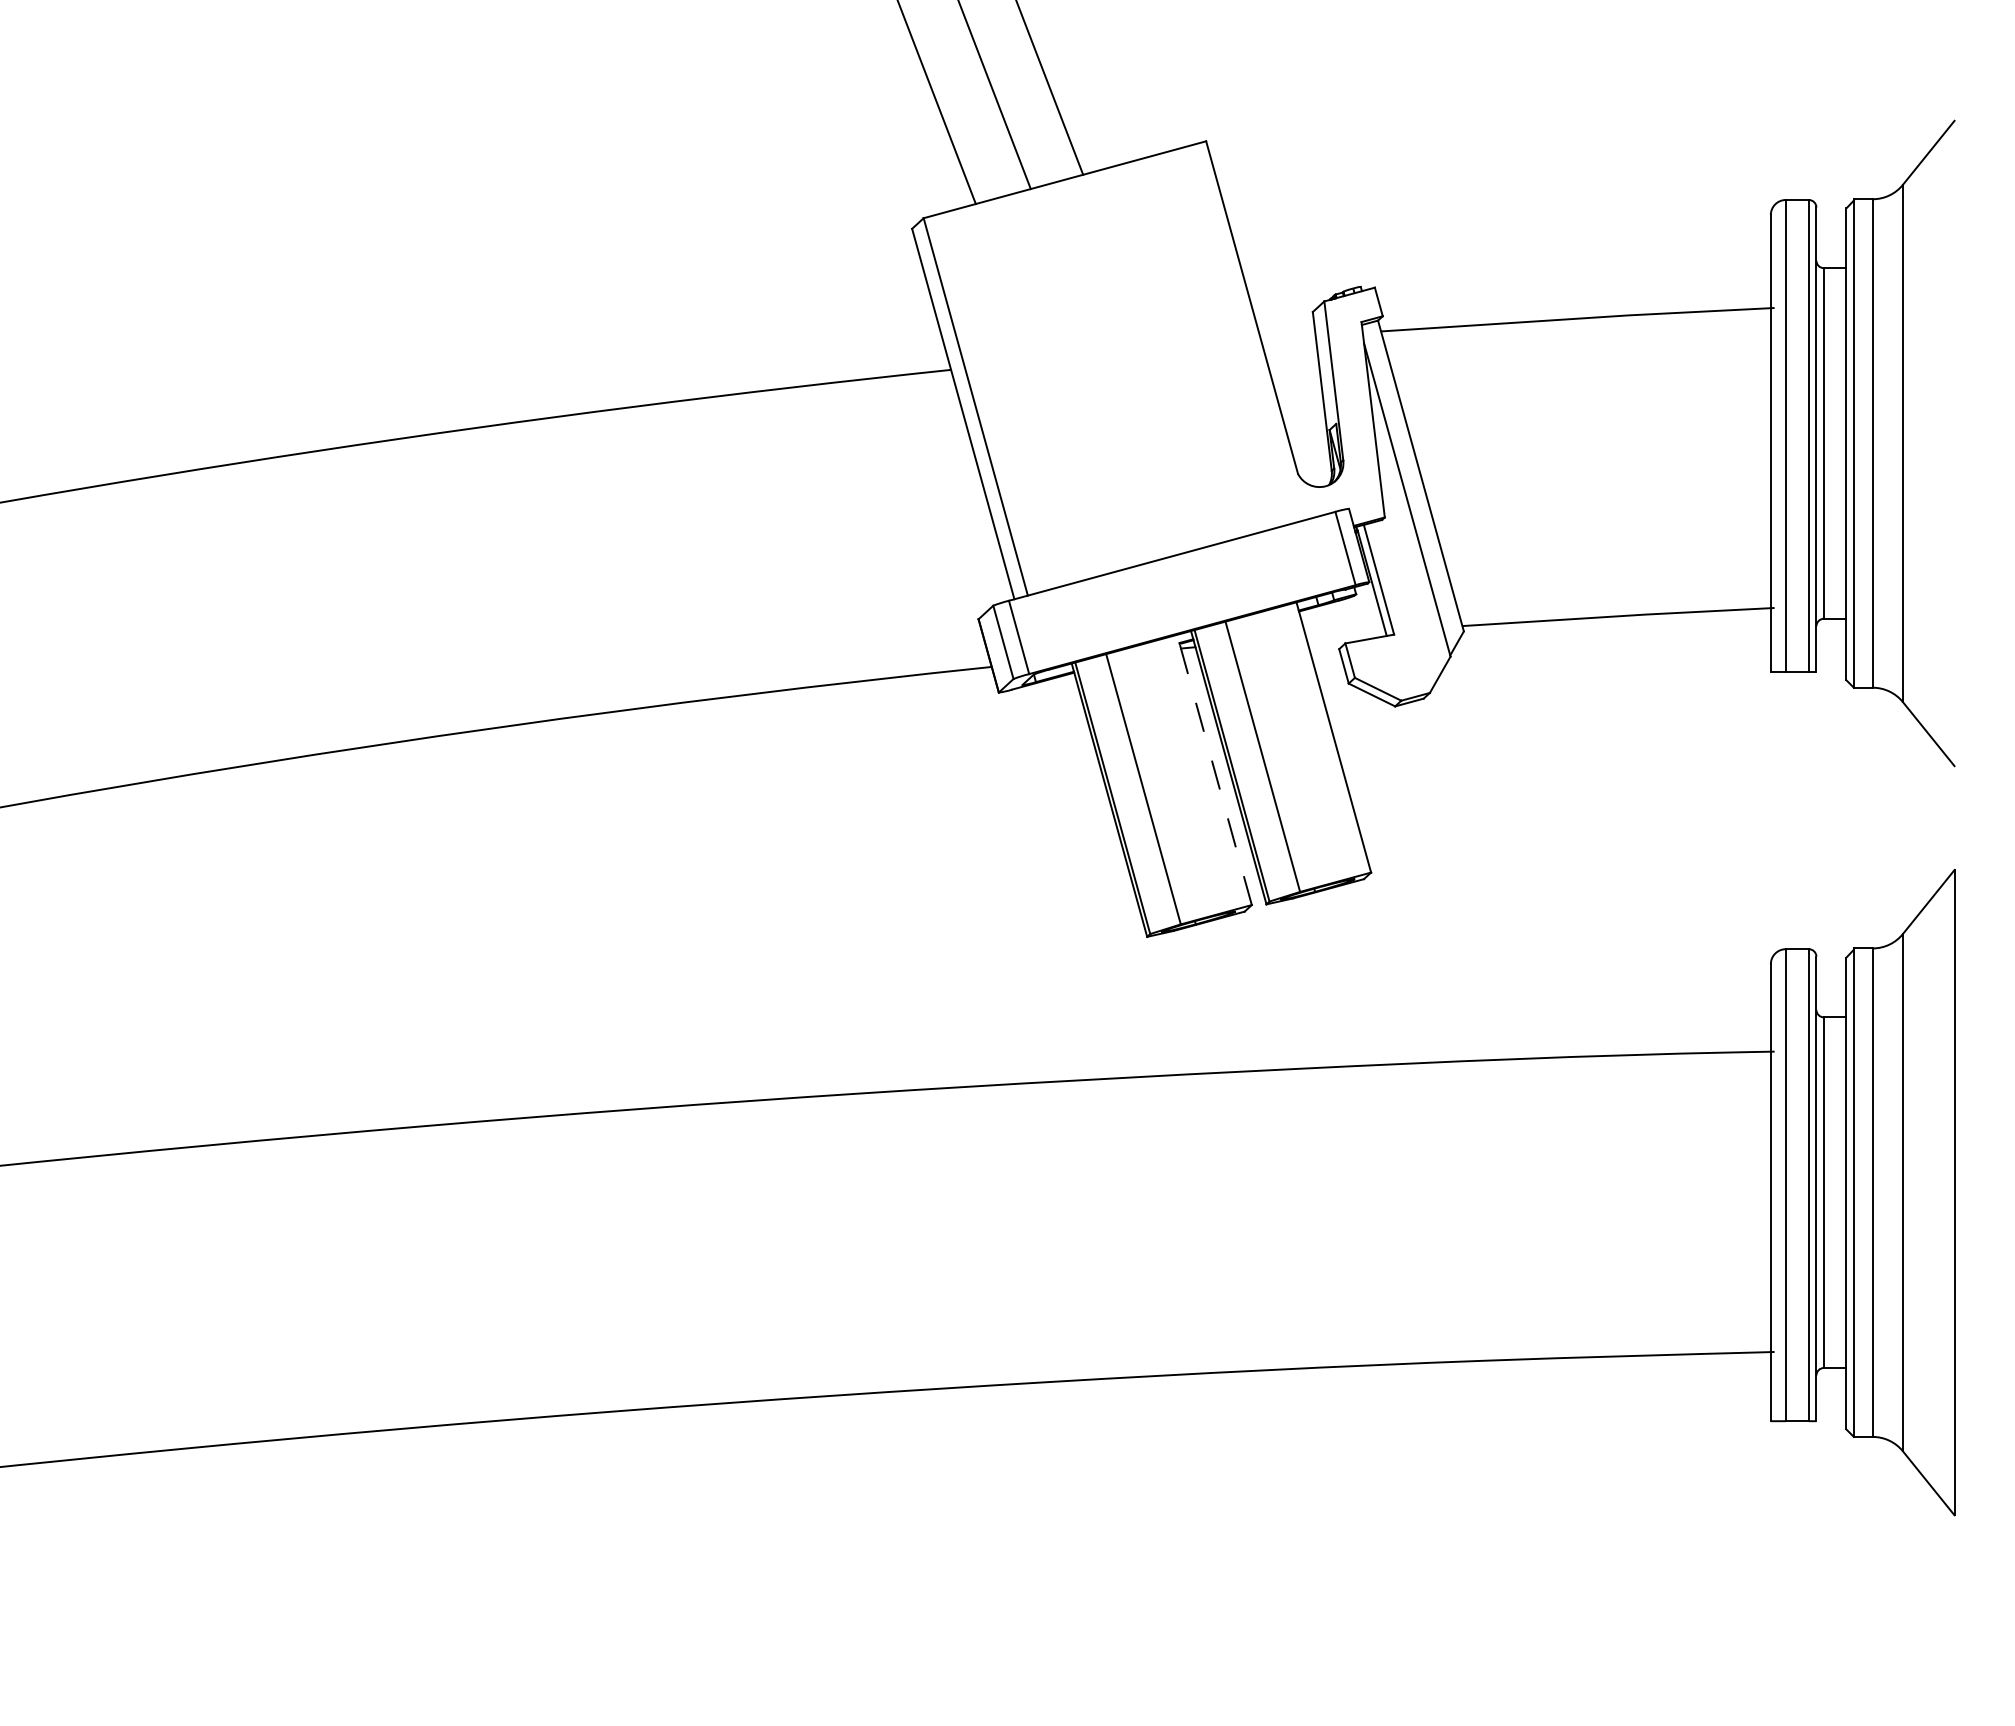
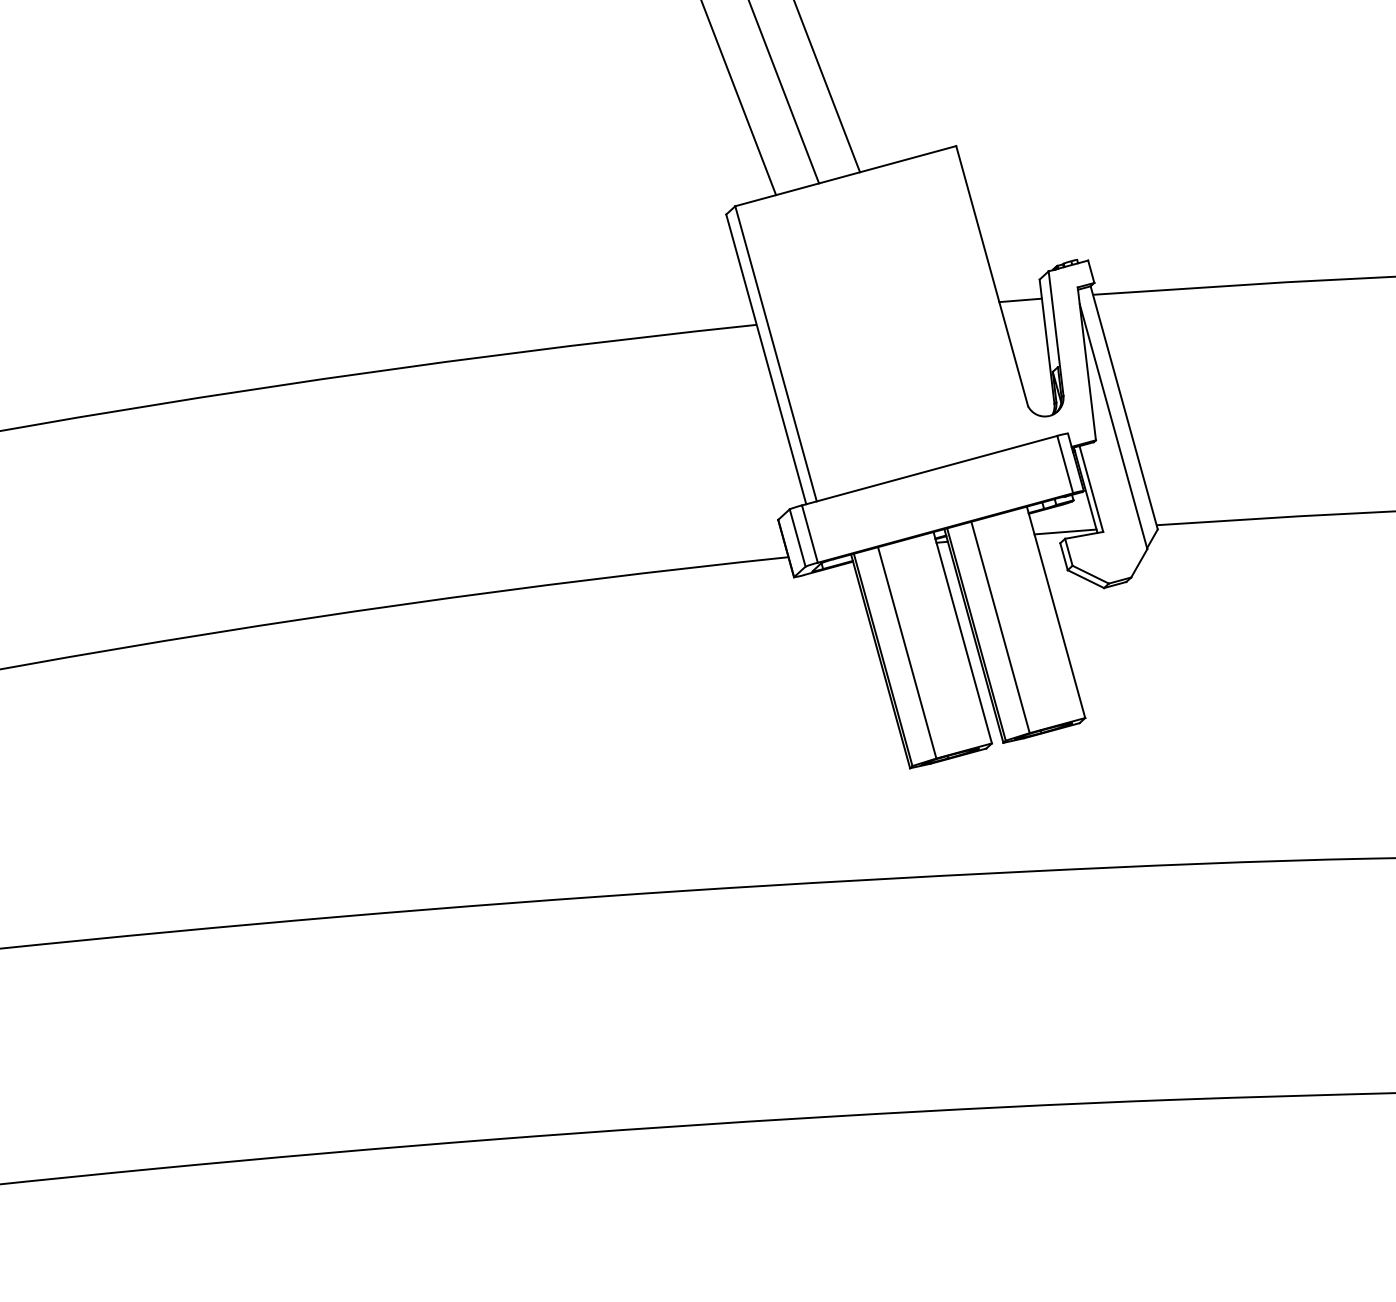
line: (1288, 338) -> (1020, 300), added
line: (1345, 634) -> (1065, 531), added
line: (1214, 769) -> (962, 637), dashed -> solid

